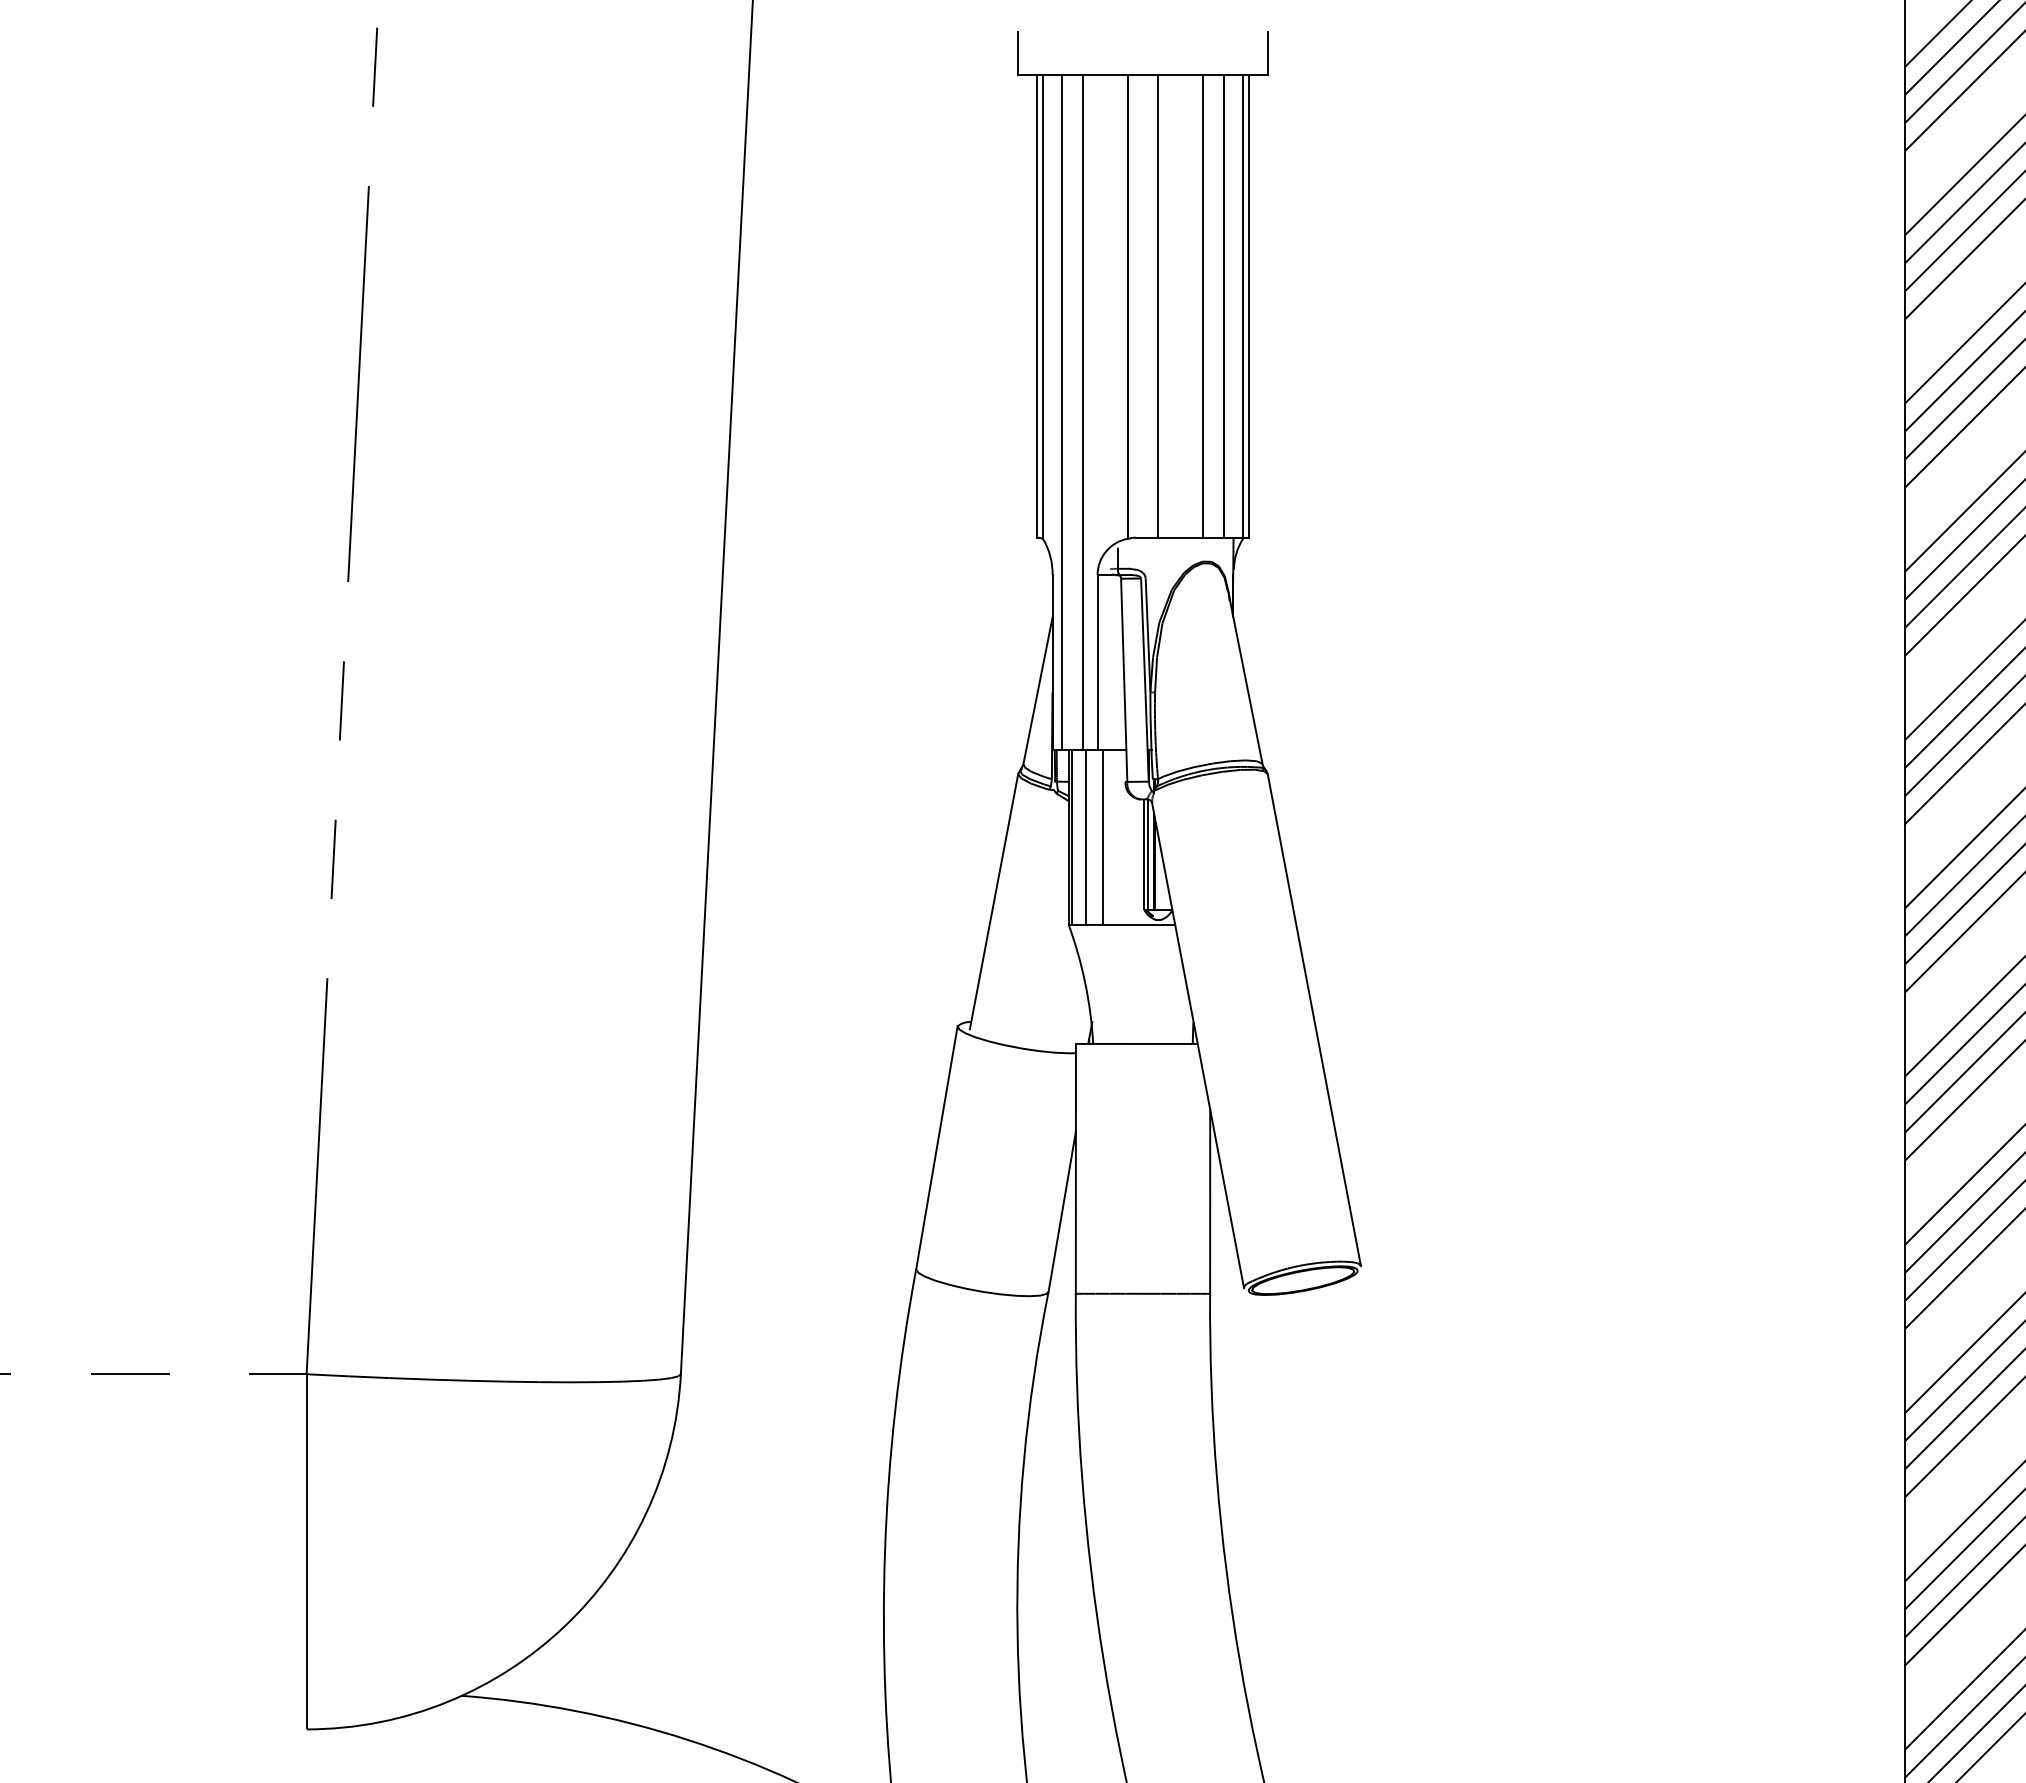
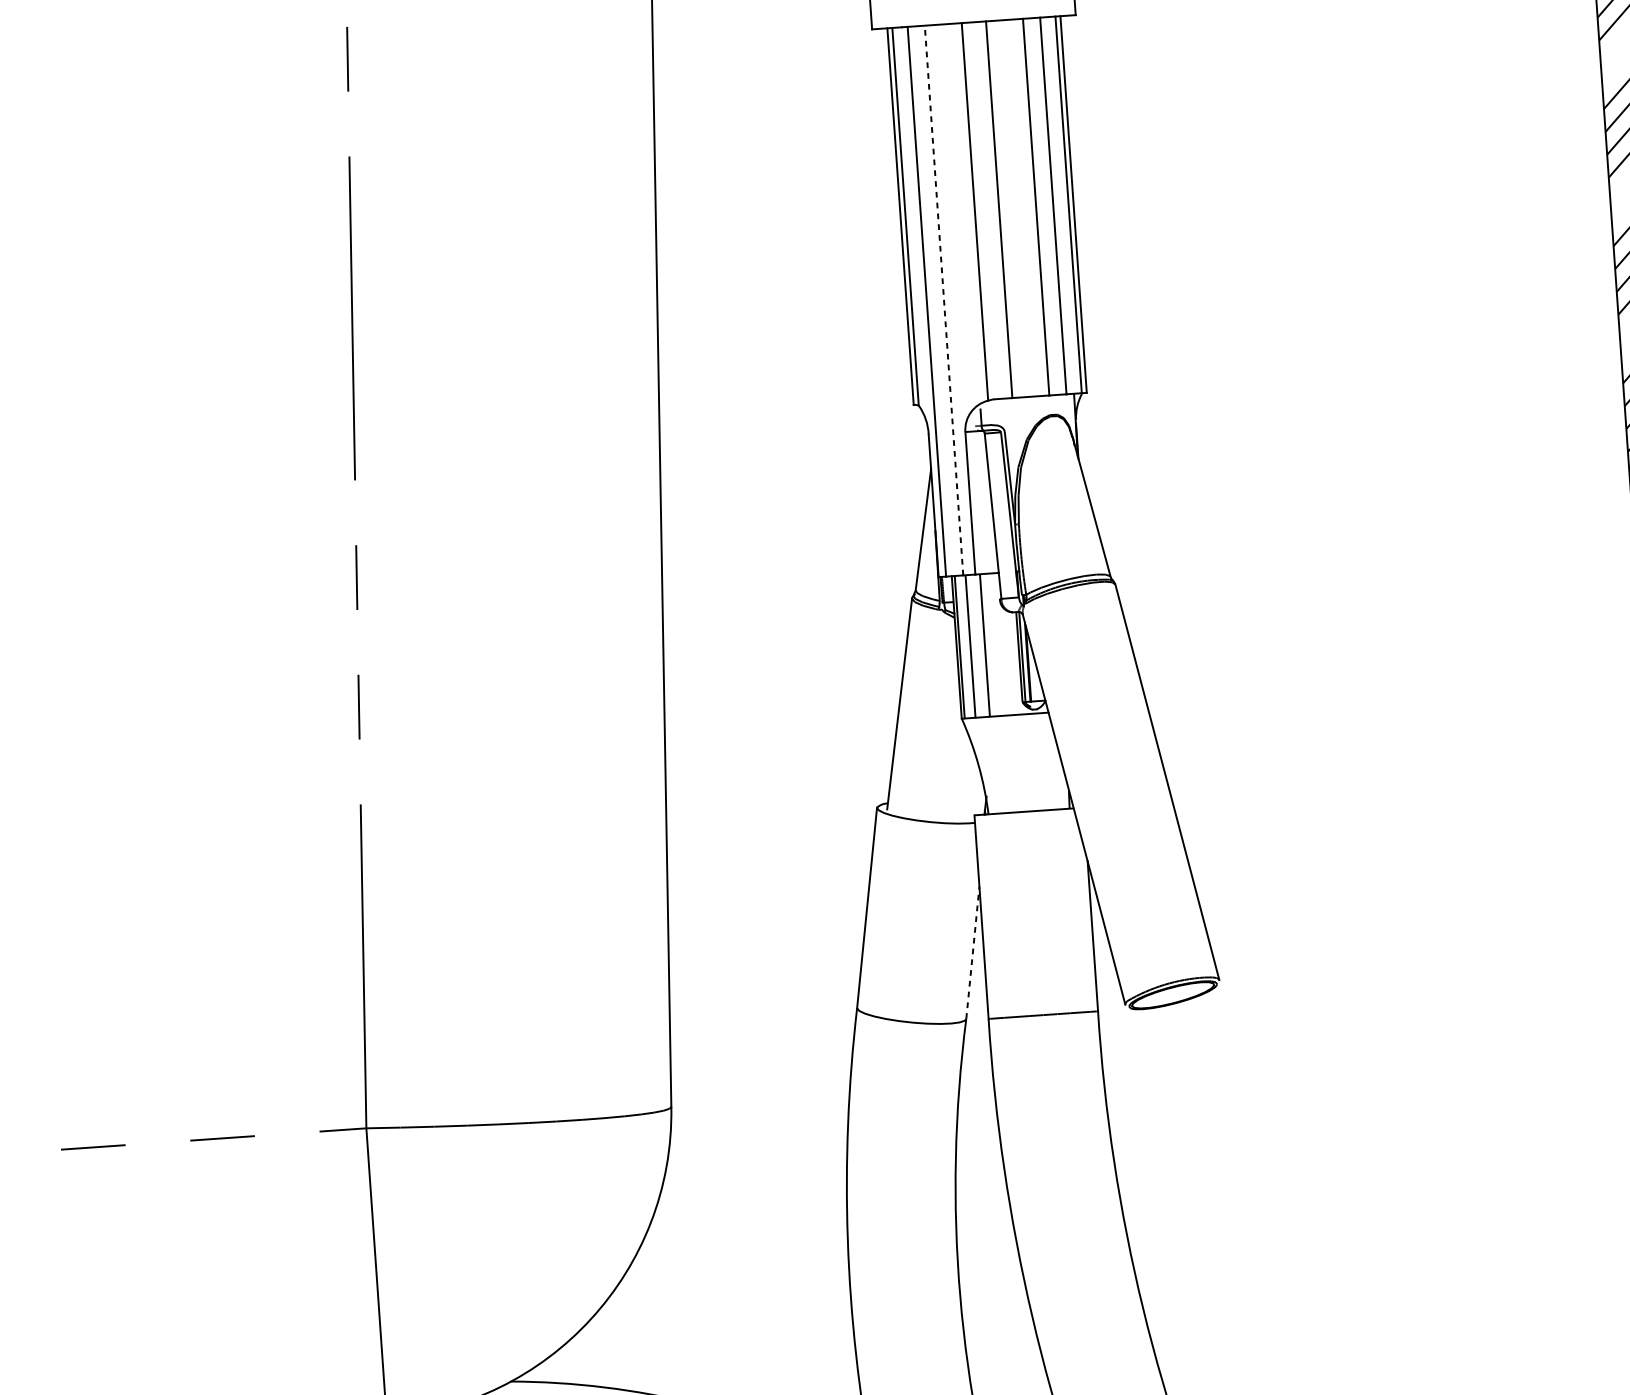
line: (1082, 412) -> (943, 300), solid -> dashed
line: (1062, 1211) -> (973, 952), solid -> dashed

